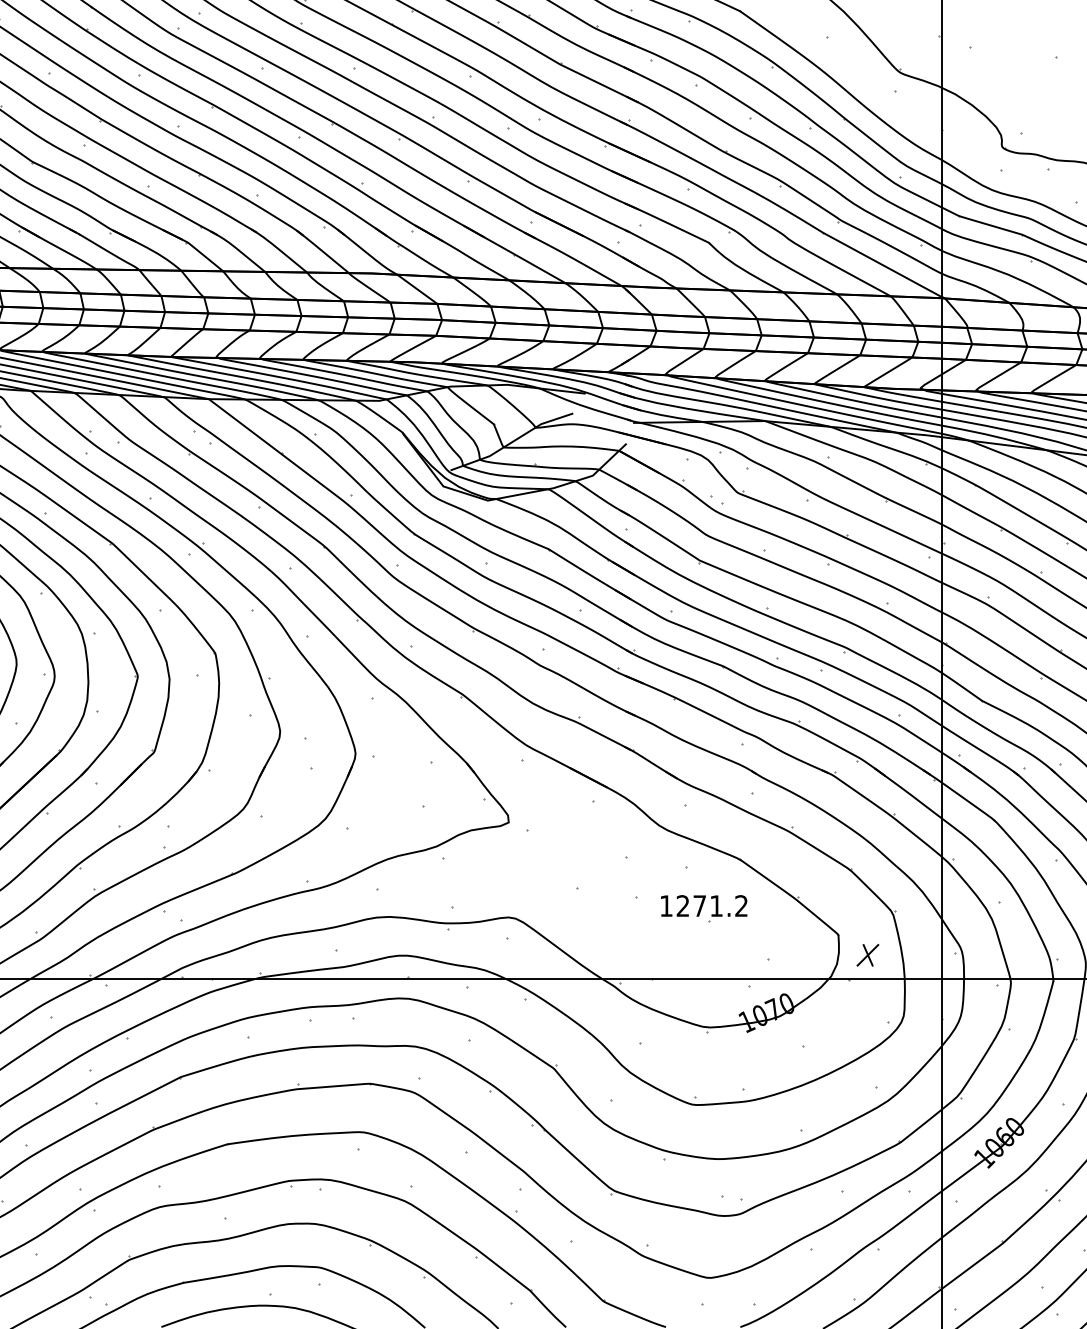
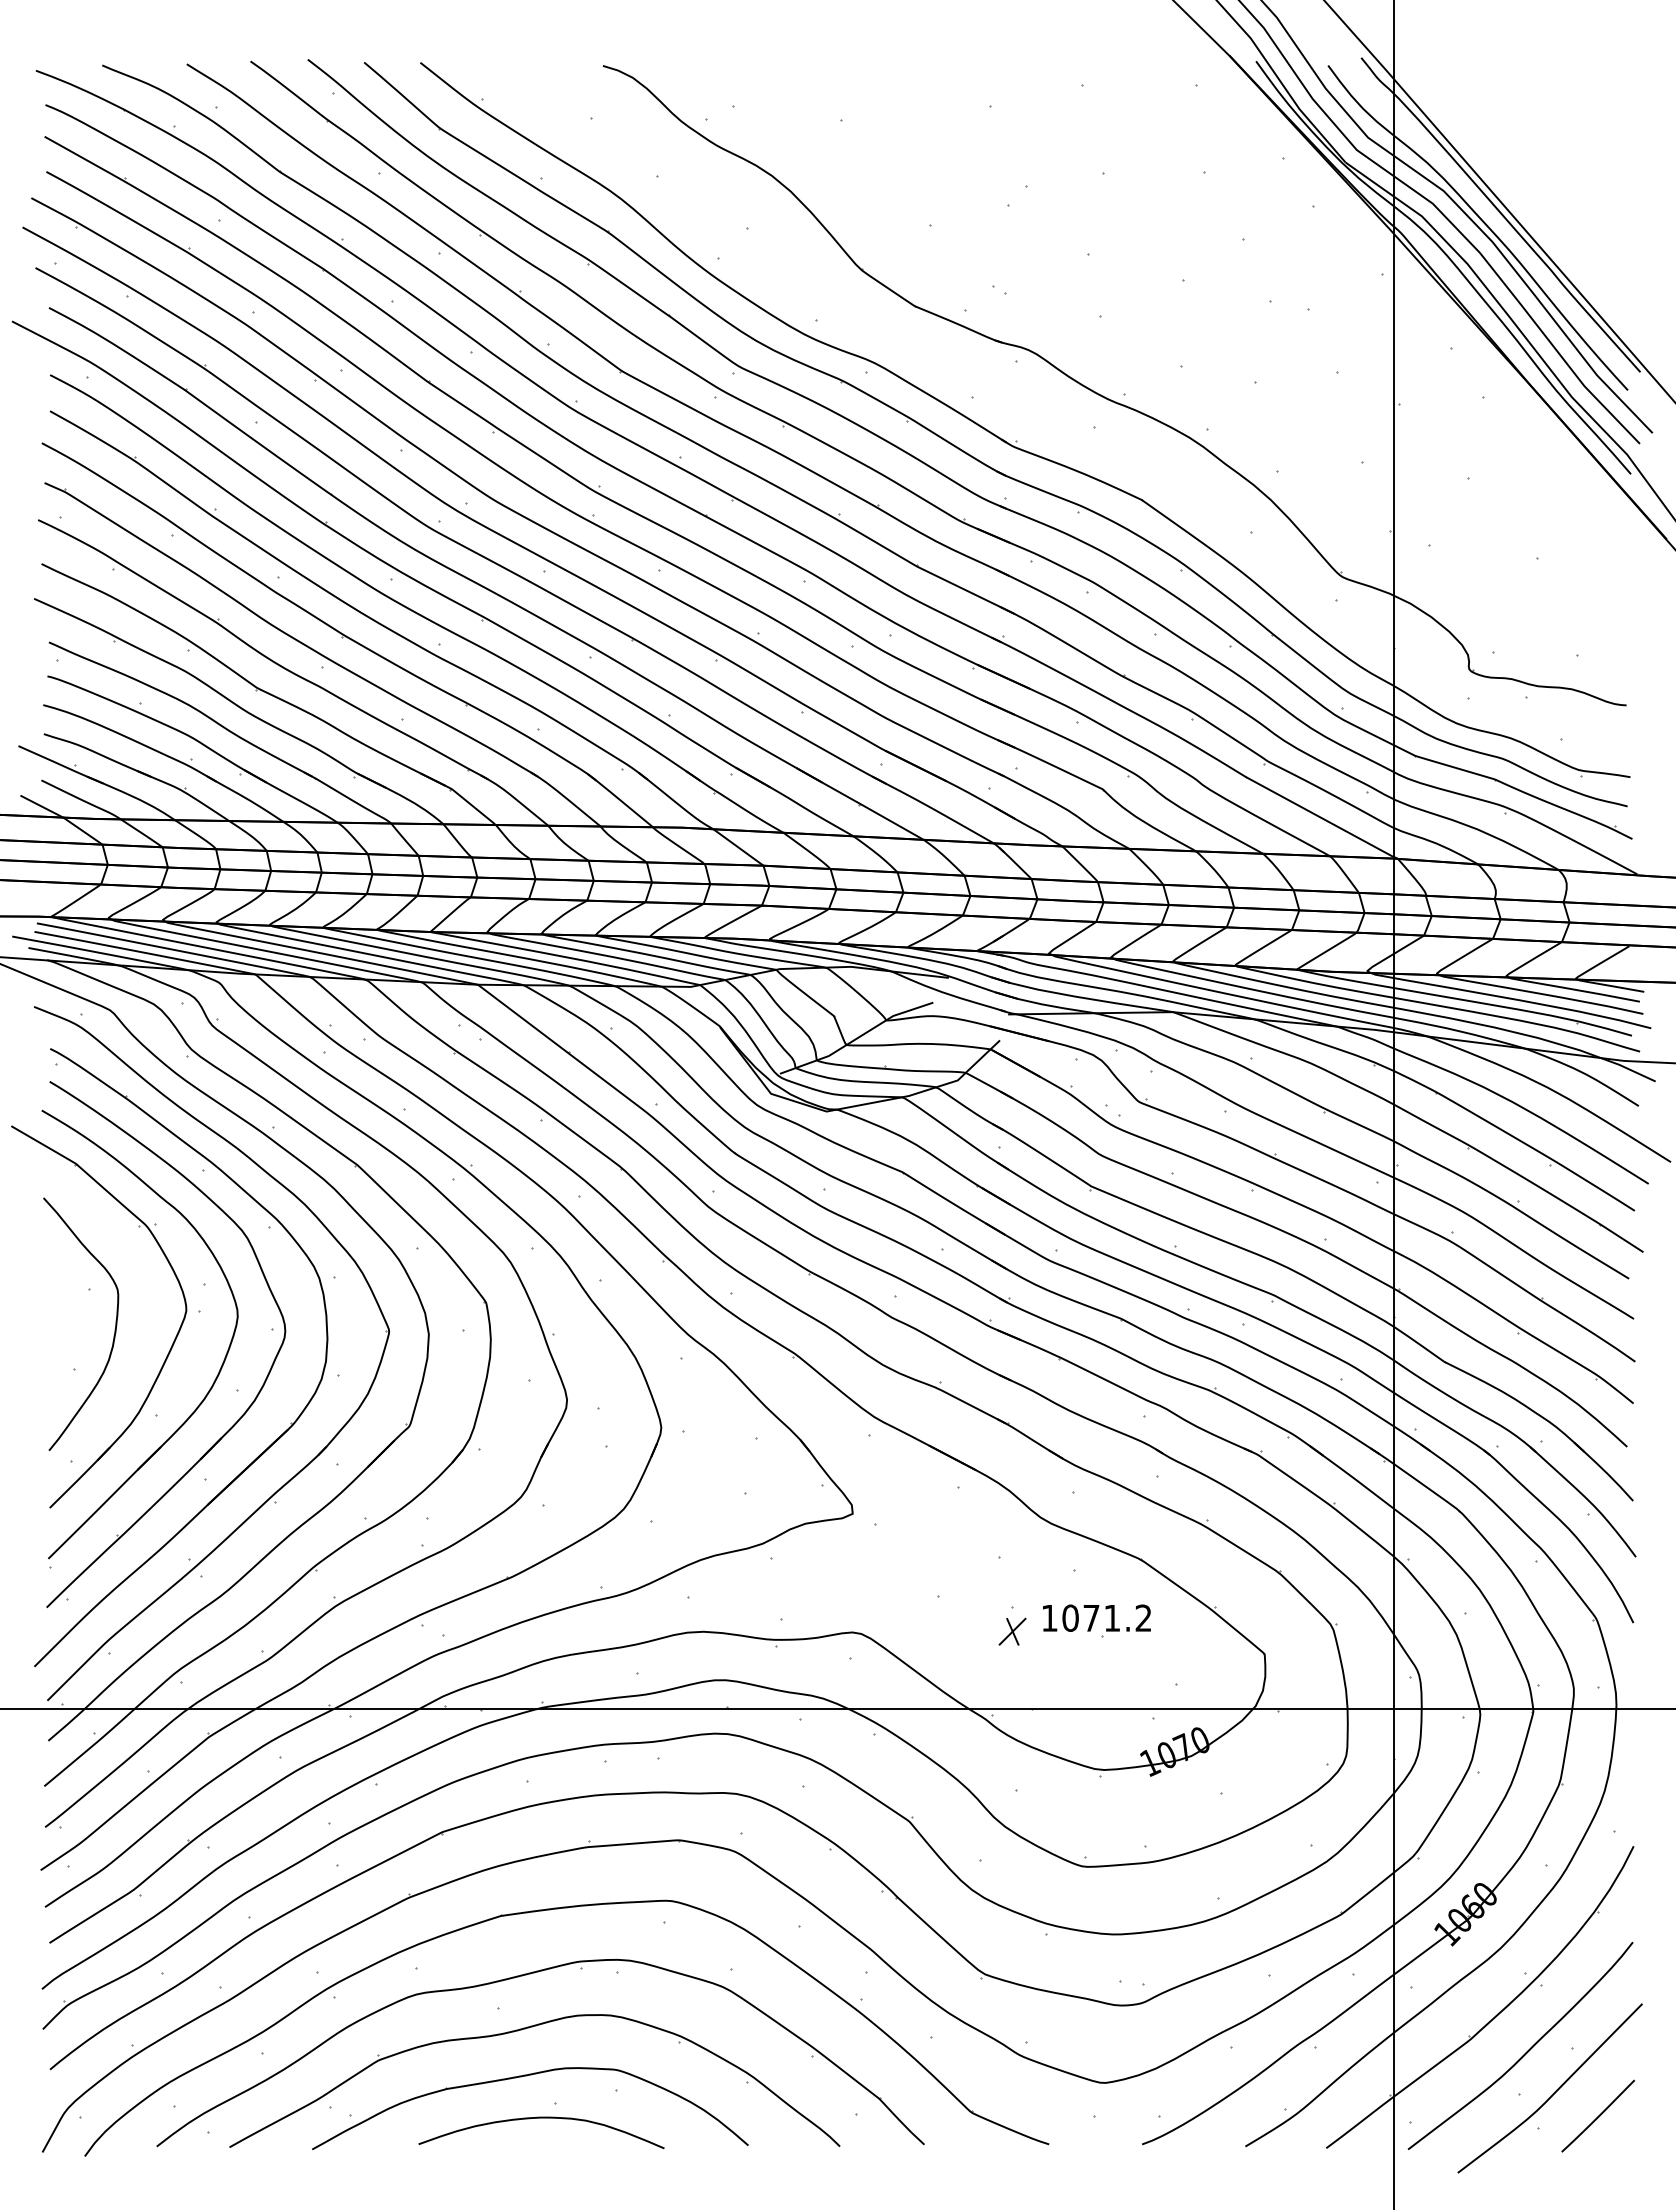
text: (683, 905) -> (1070, 1617), 1271.2 -> 1071.2
part: (867, 955) -> (1012, 1631), moved

